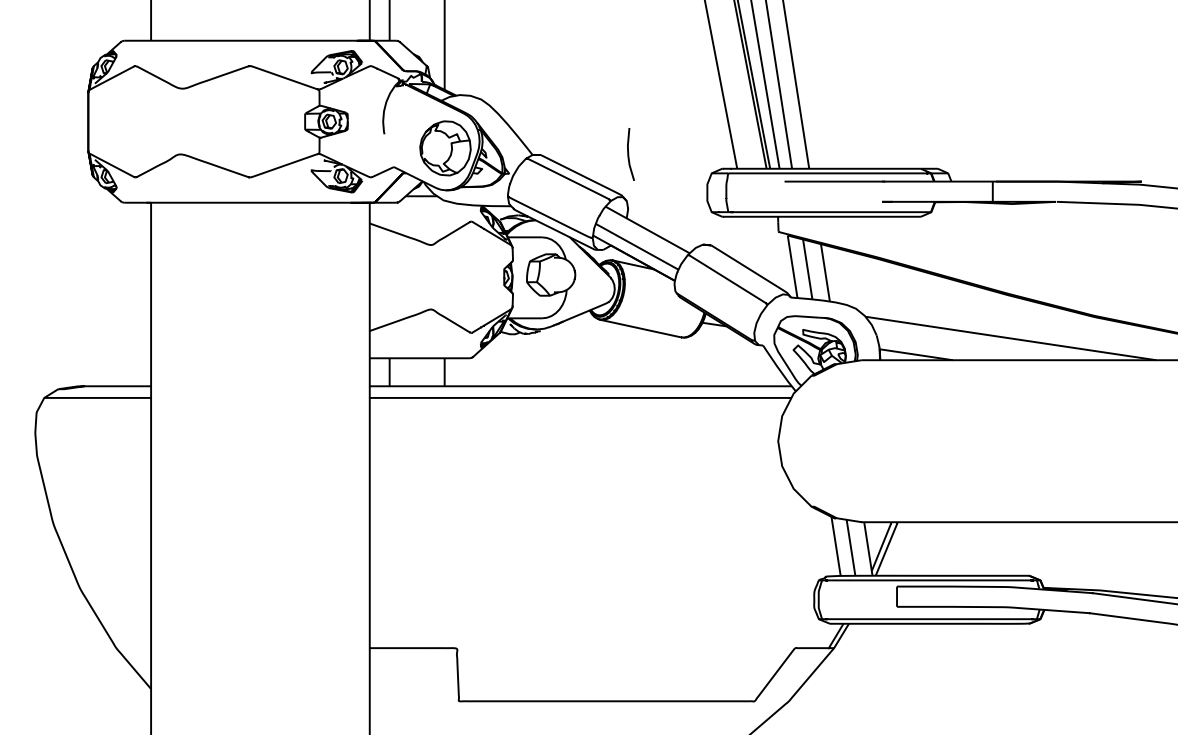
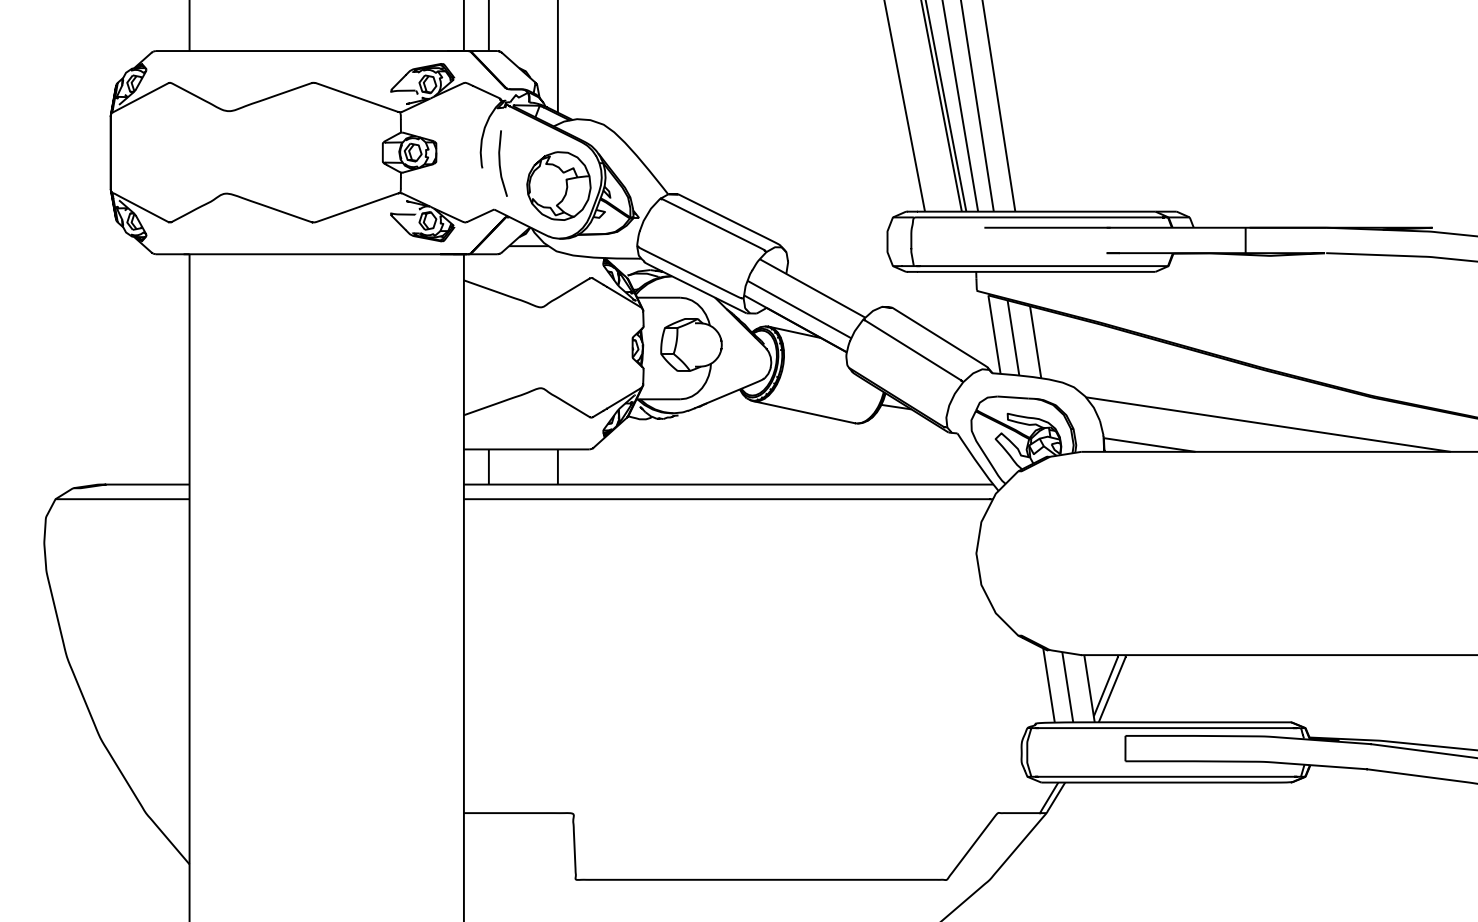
curve: (629, 154) -> (501, 163), moved

